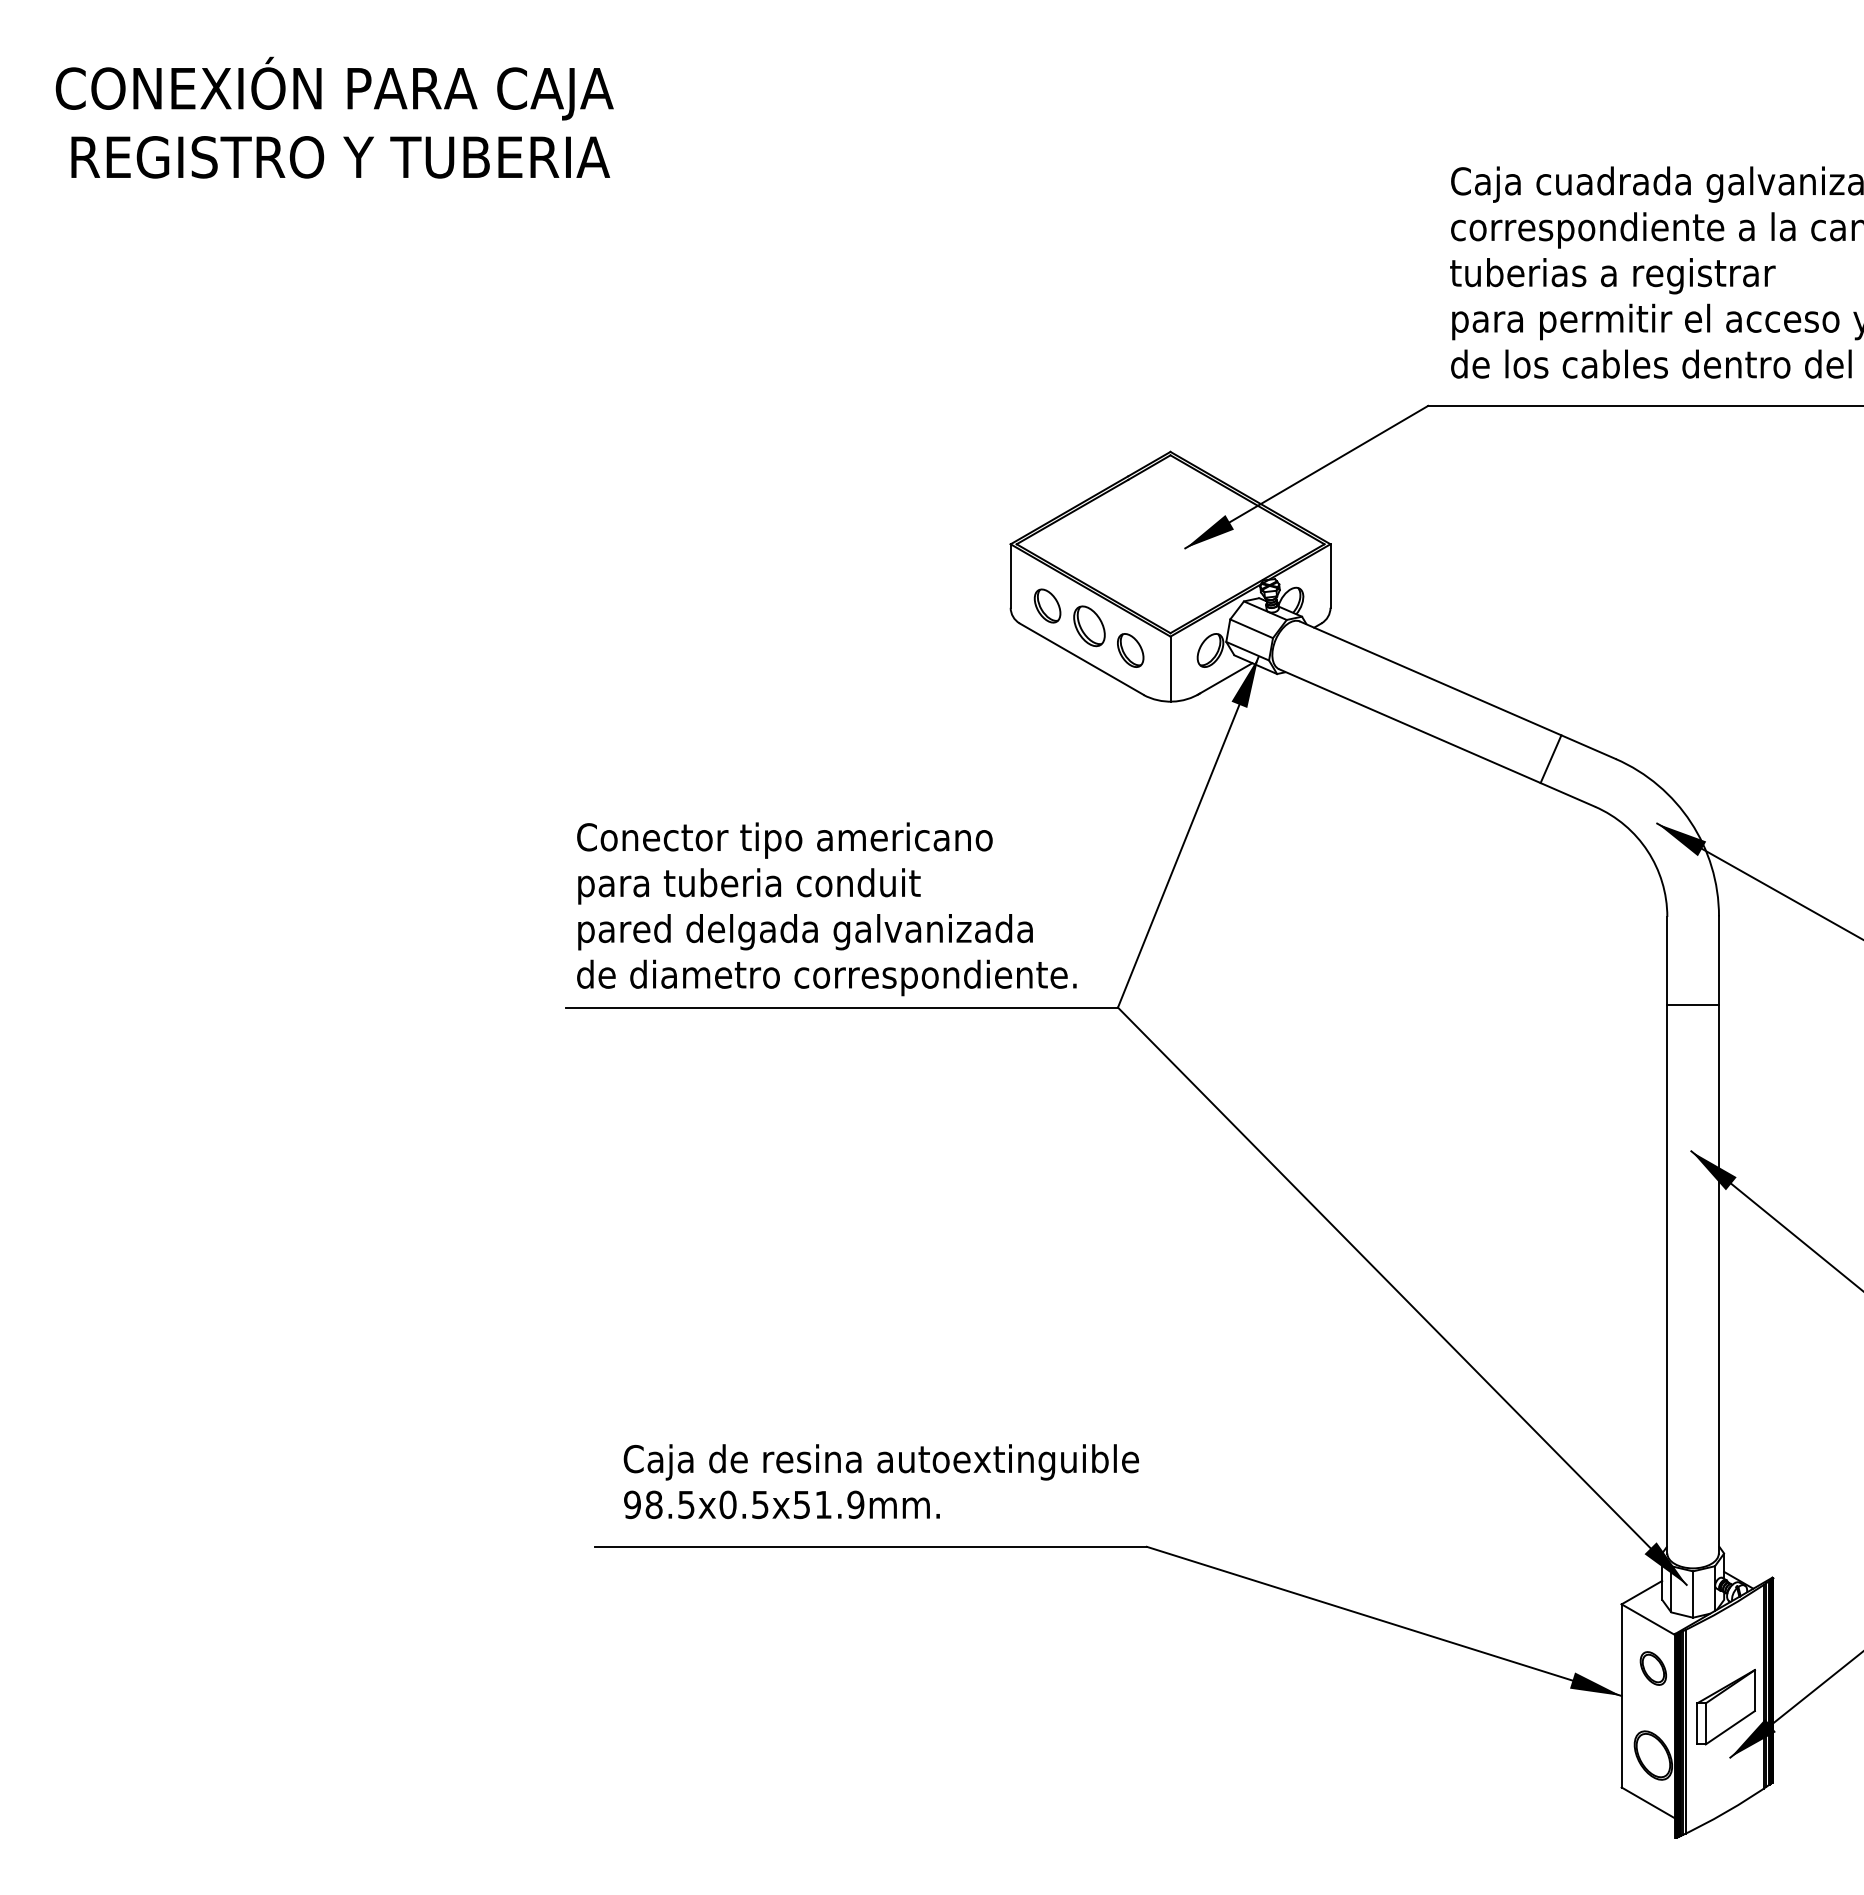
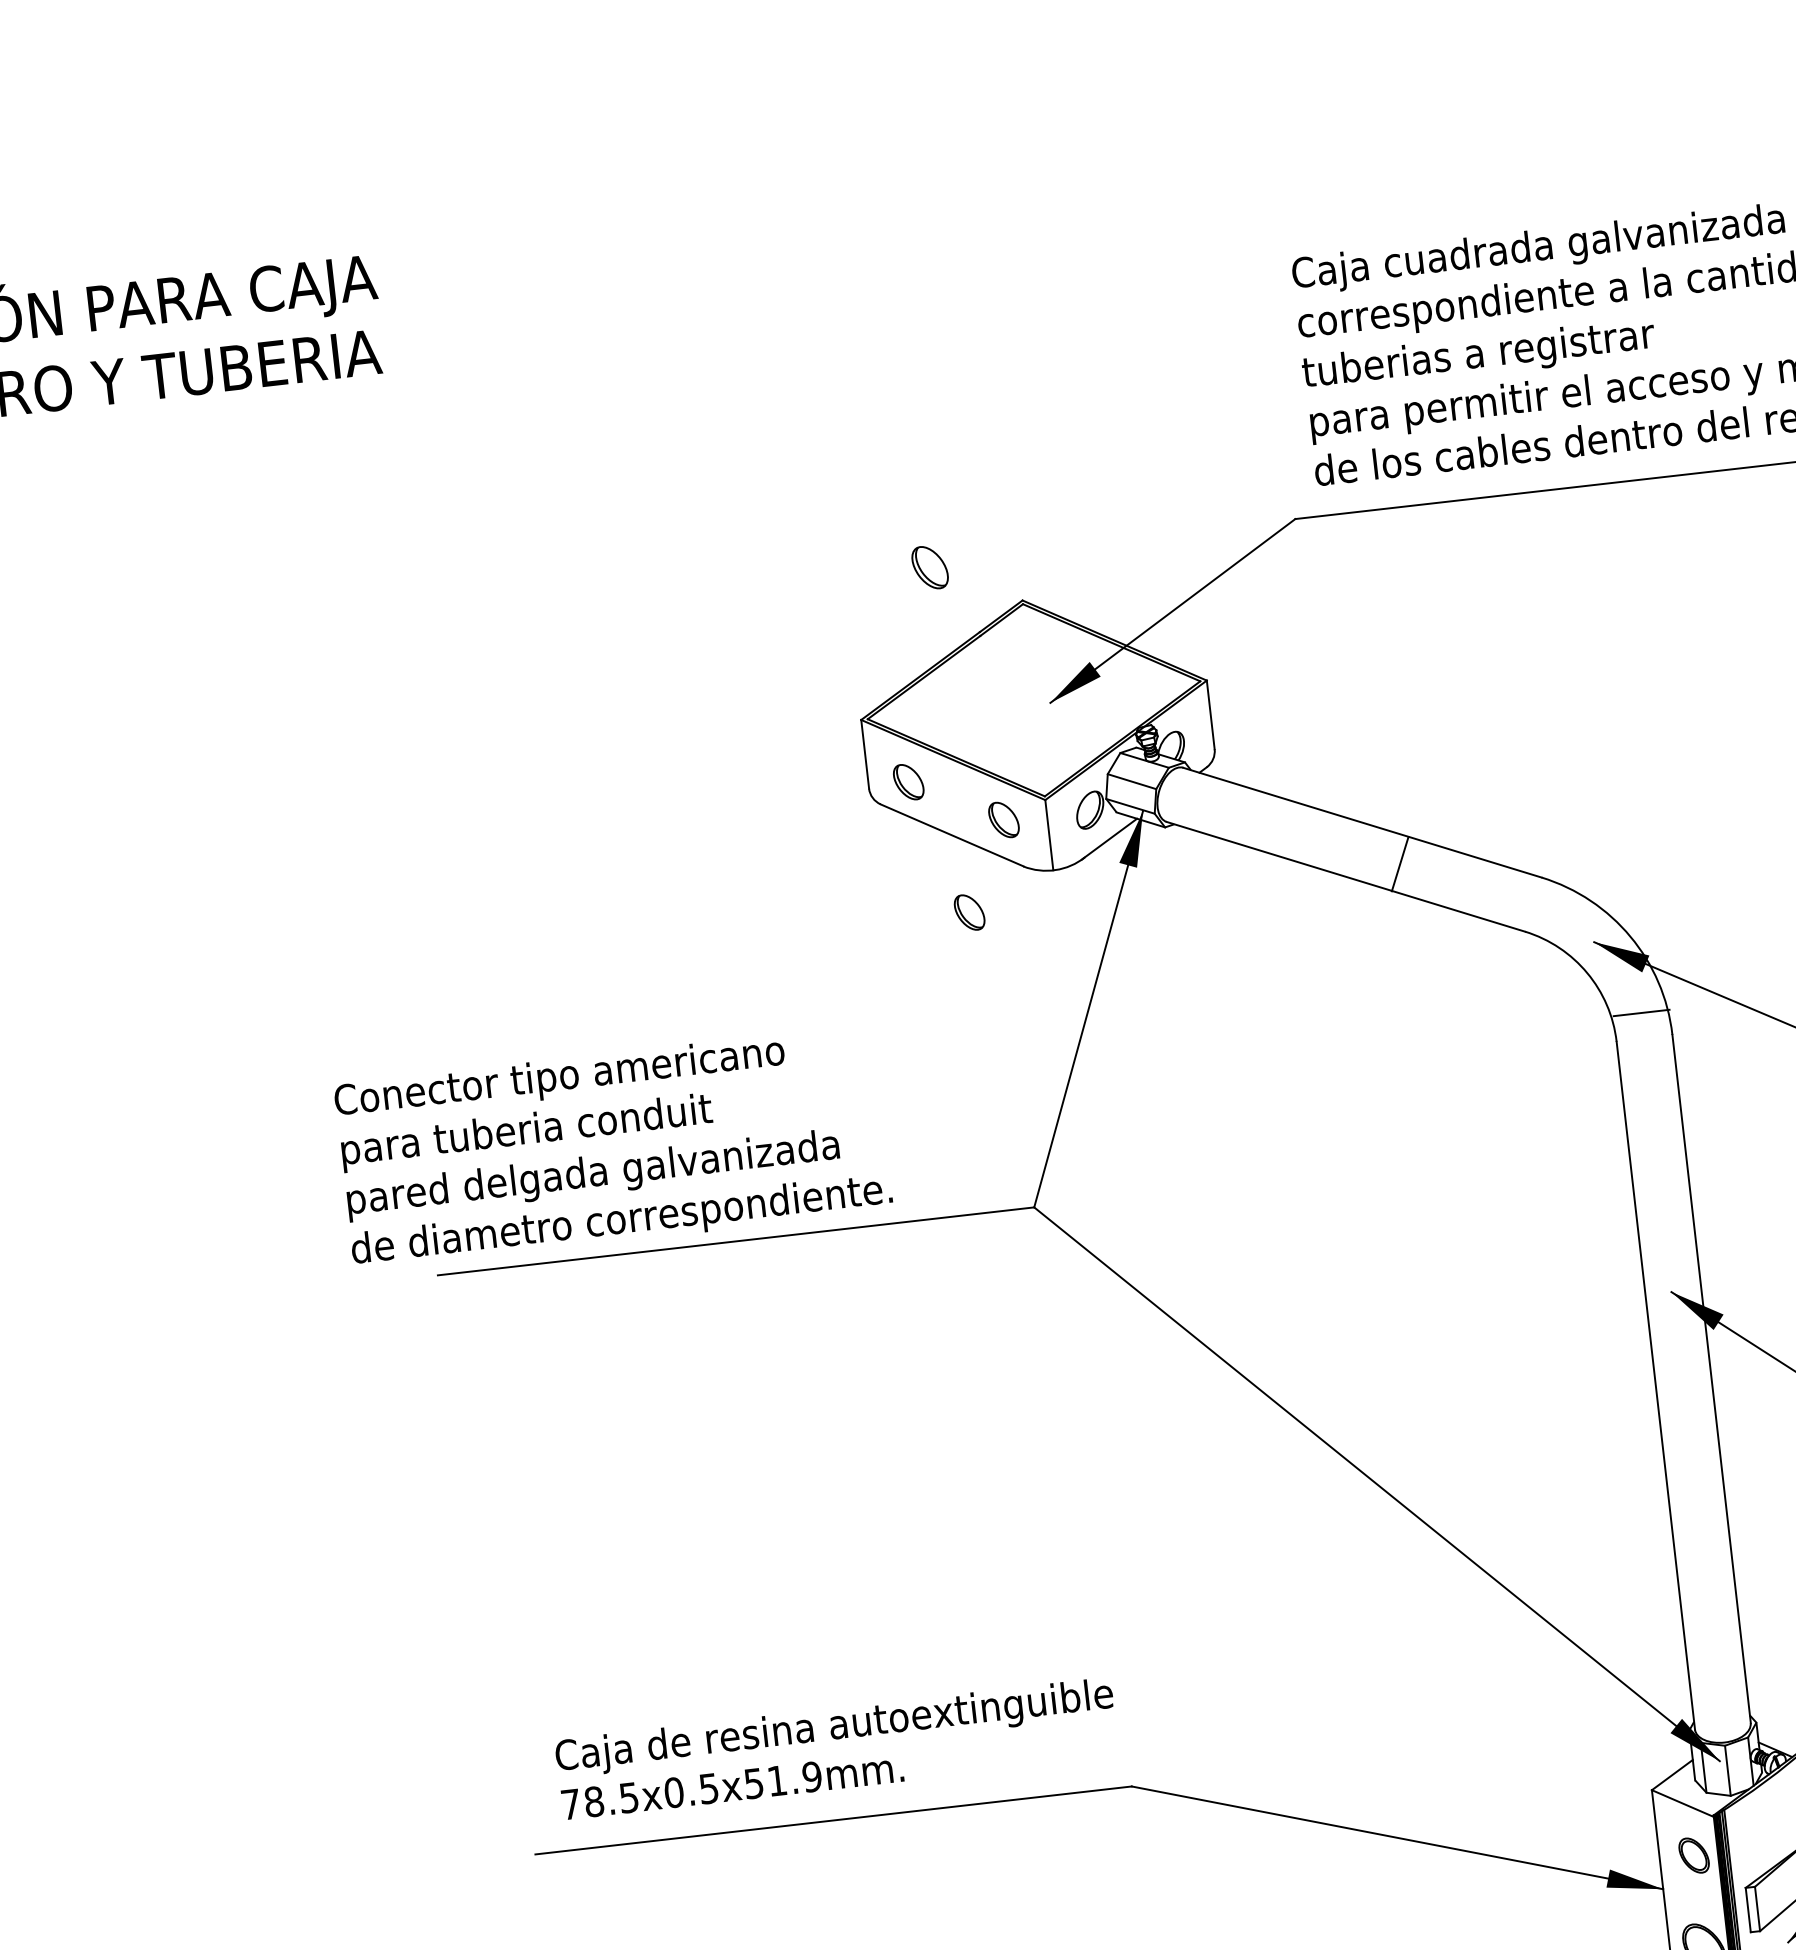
part: (1089, 626) -> (930, 567), moved
part: (1089, 731) -> (969, 912), added
line: (1550, 759) -> (1399, 864), moved
text: (826, 909) -> (613, 1147), moved
line: (1693, 1005) -> (1642, 1013), moved
text: (632, 1504) -> (570, 1804), 98.5x0.5x51.9mm. -> 78.5x0.5x51.9mm.

